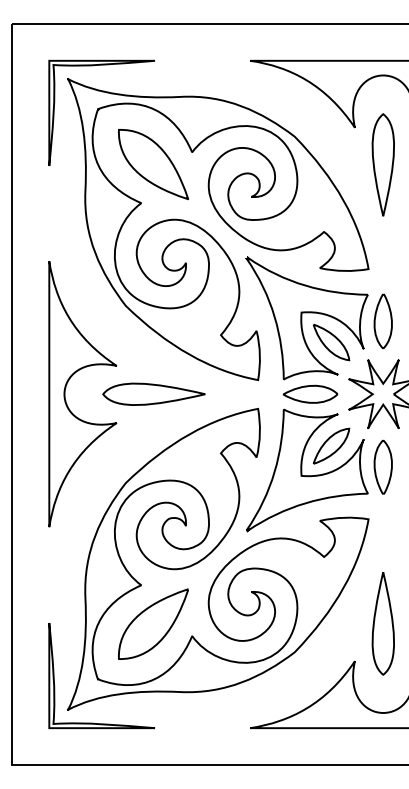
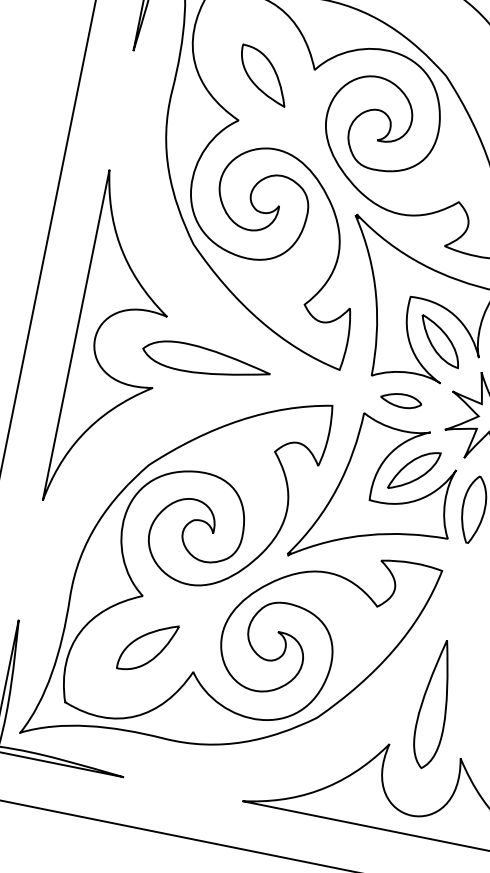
part: (153, 164) -> (263, 75), size x0.6
part: (310, 393) -> (401, 399), size x0.6
part: (152, 623) -> (147, 646), size x0.6

